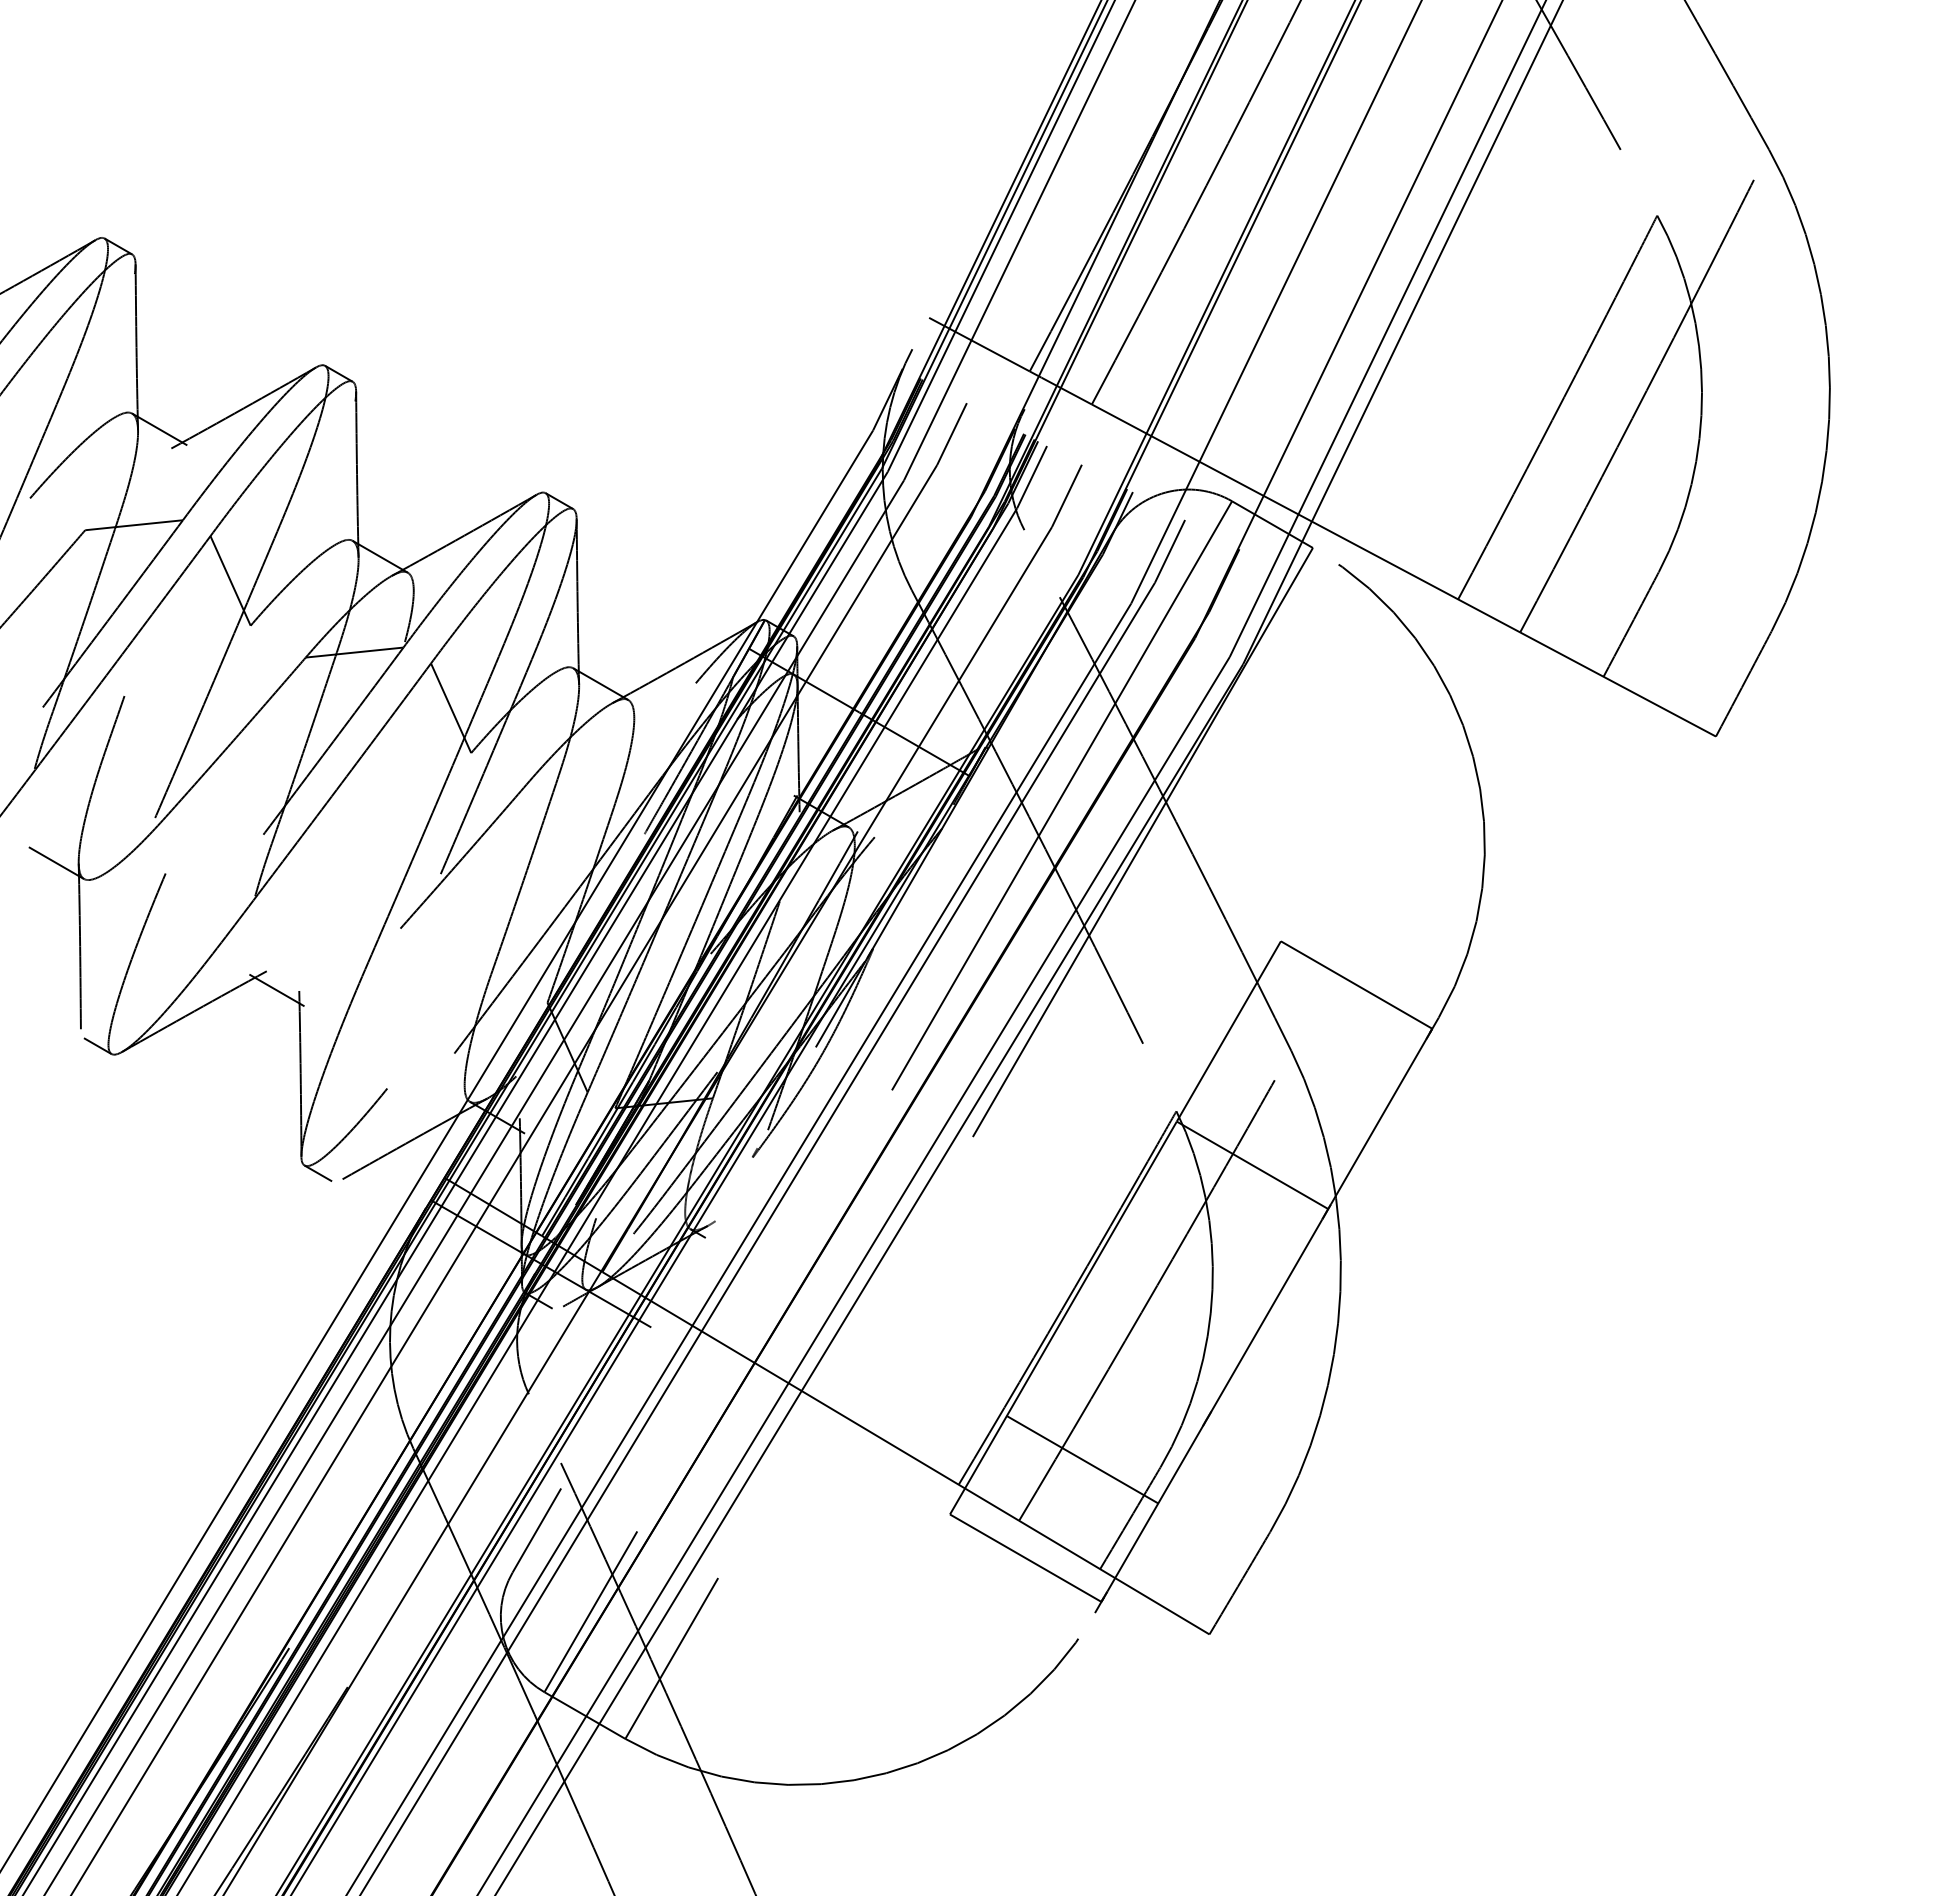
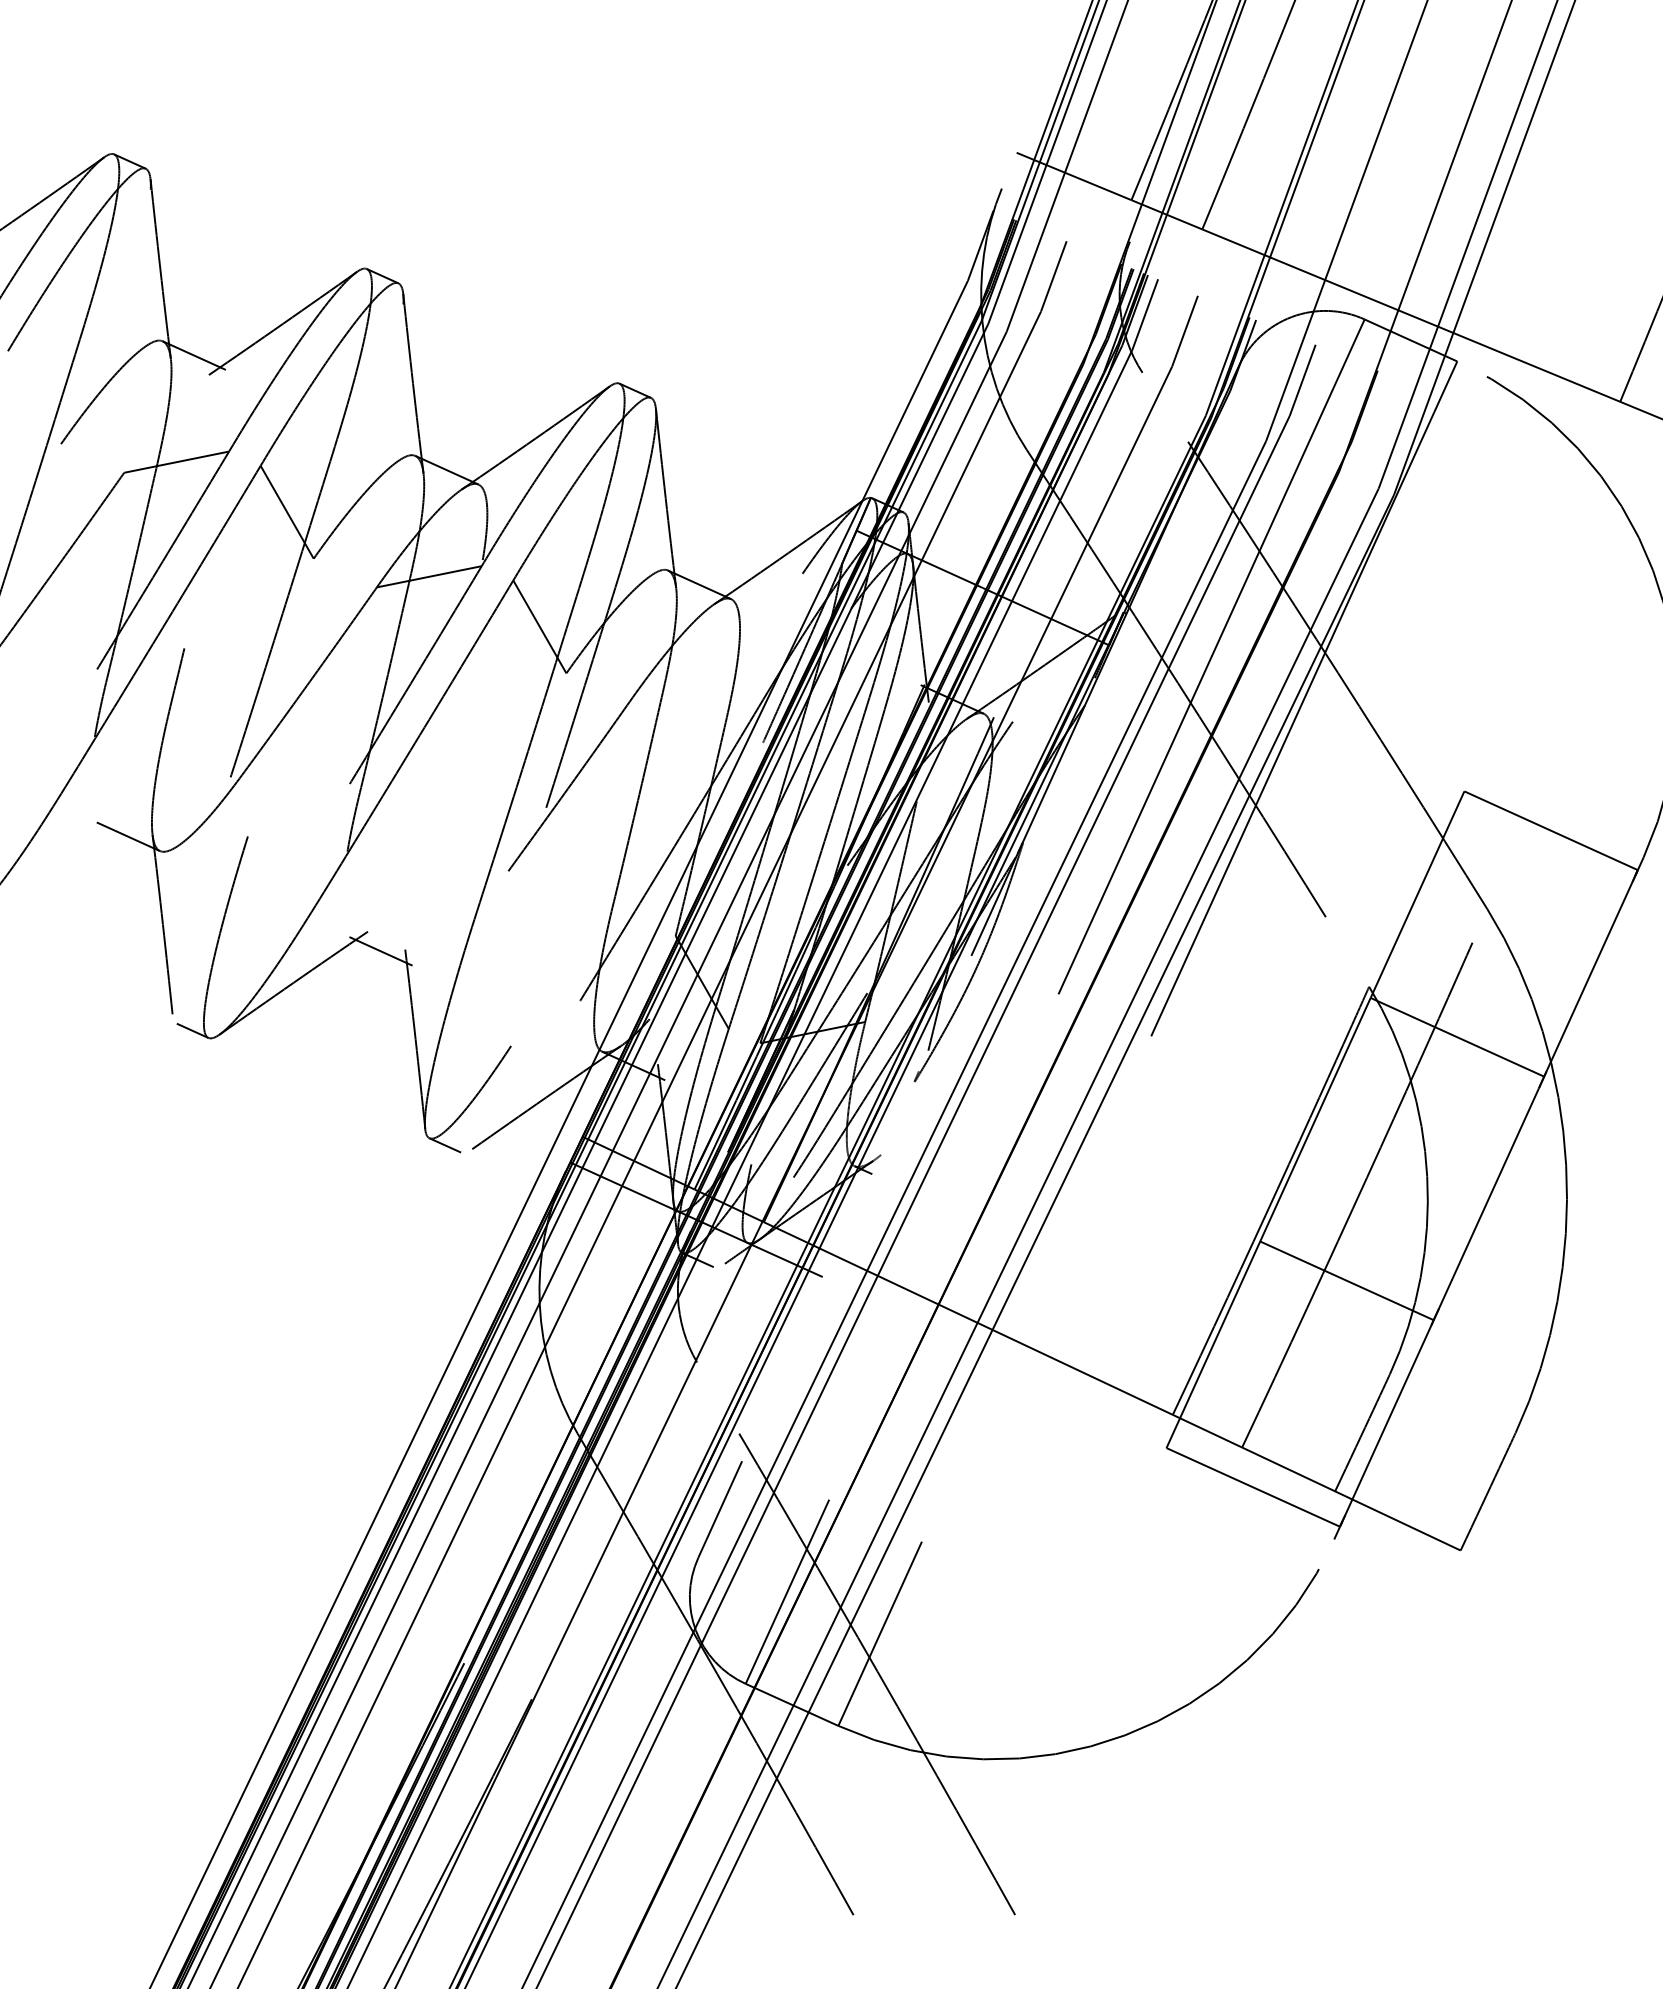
line: (1082, 1459) -> (1346, 1280), moved

